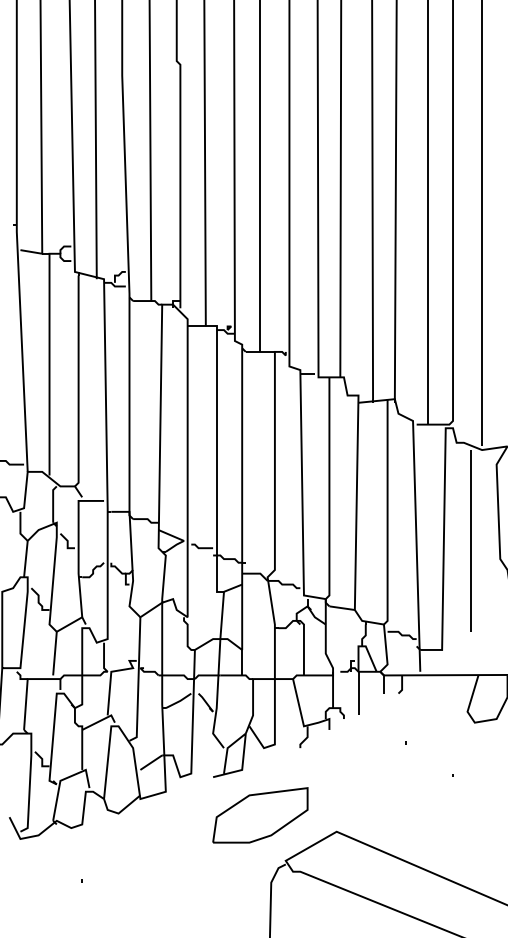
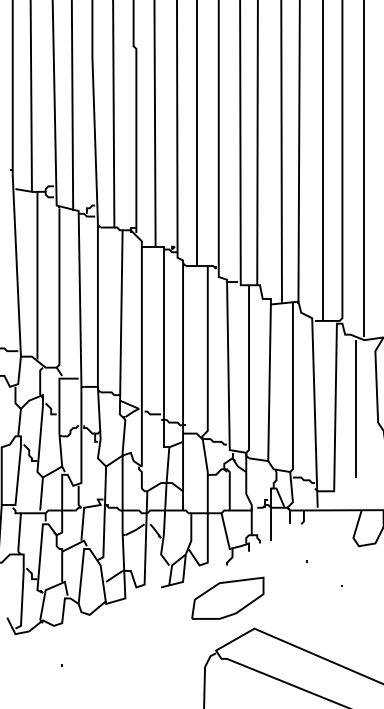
part: (259, 814) -> (227, 597), moved

